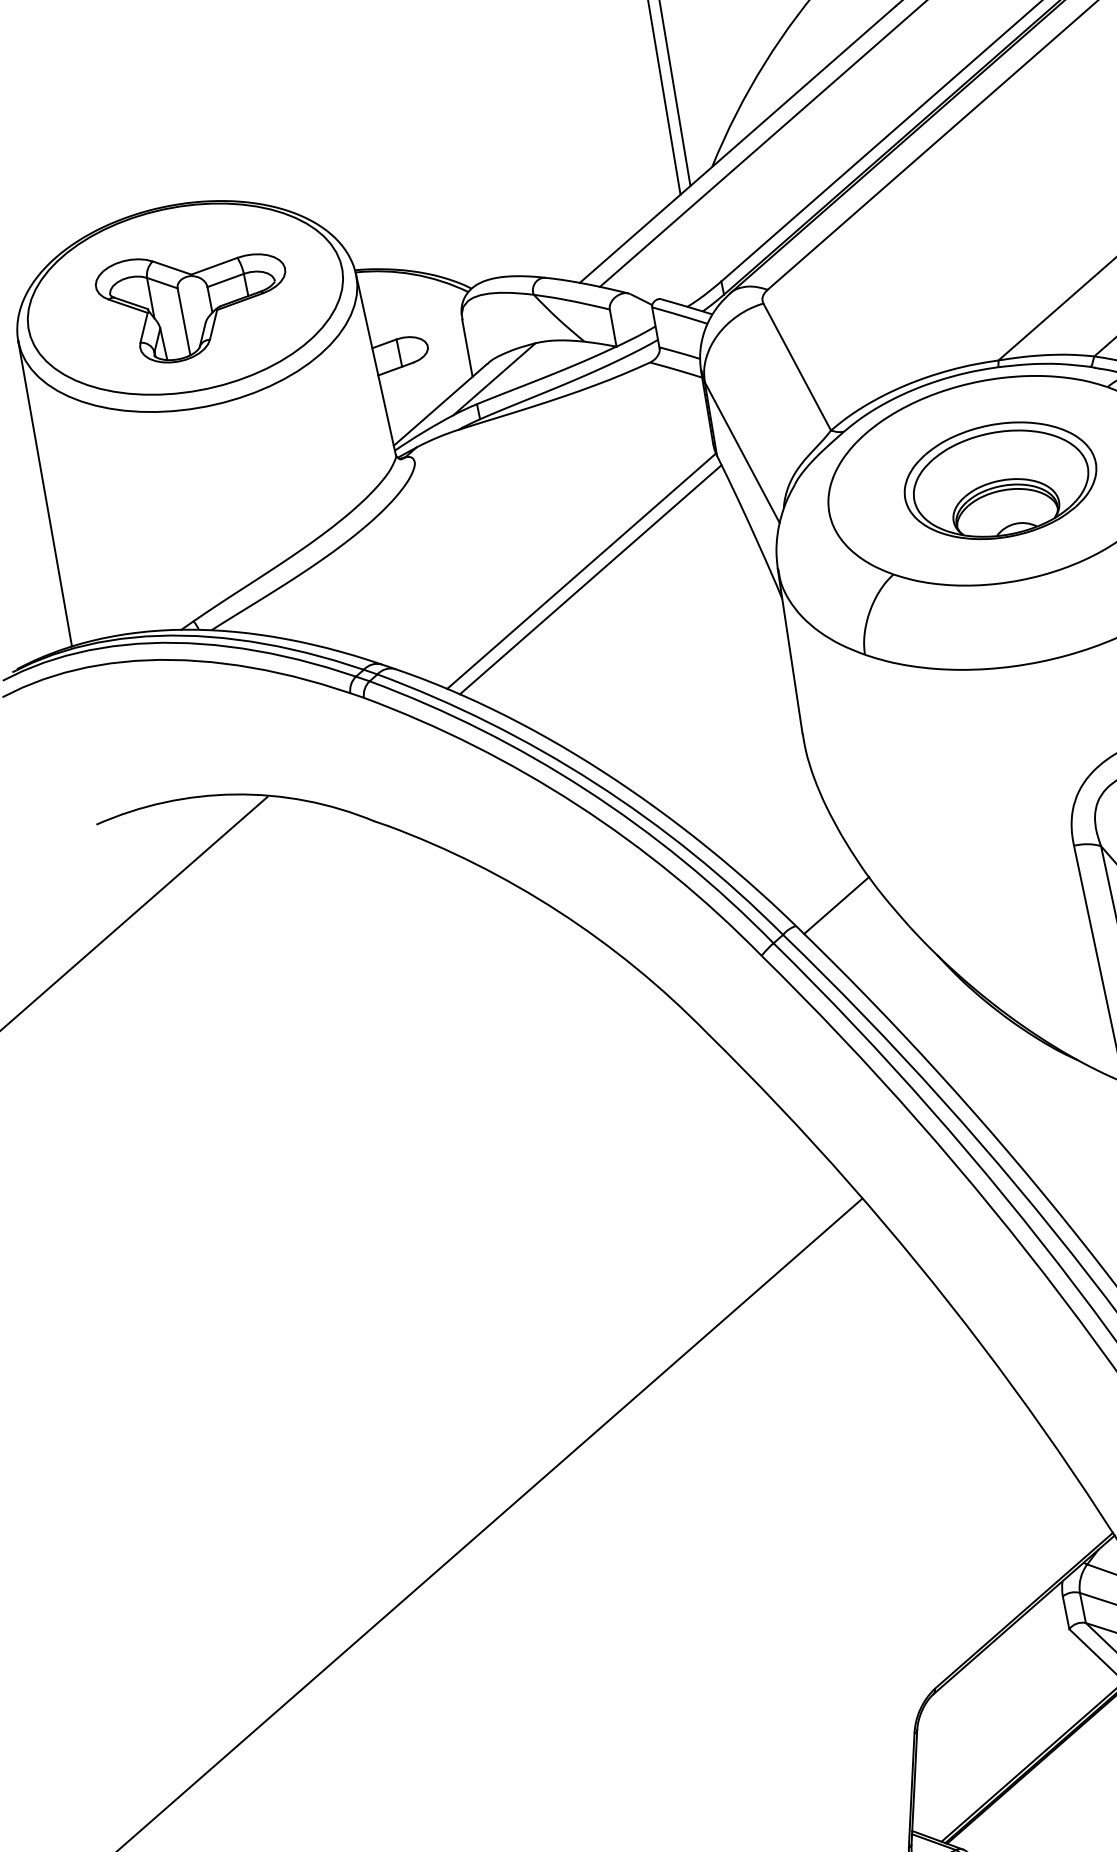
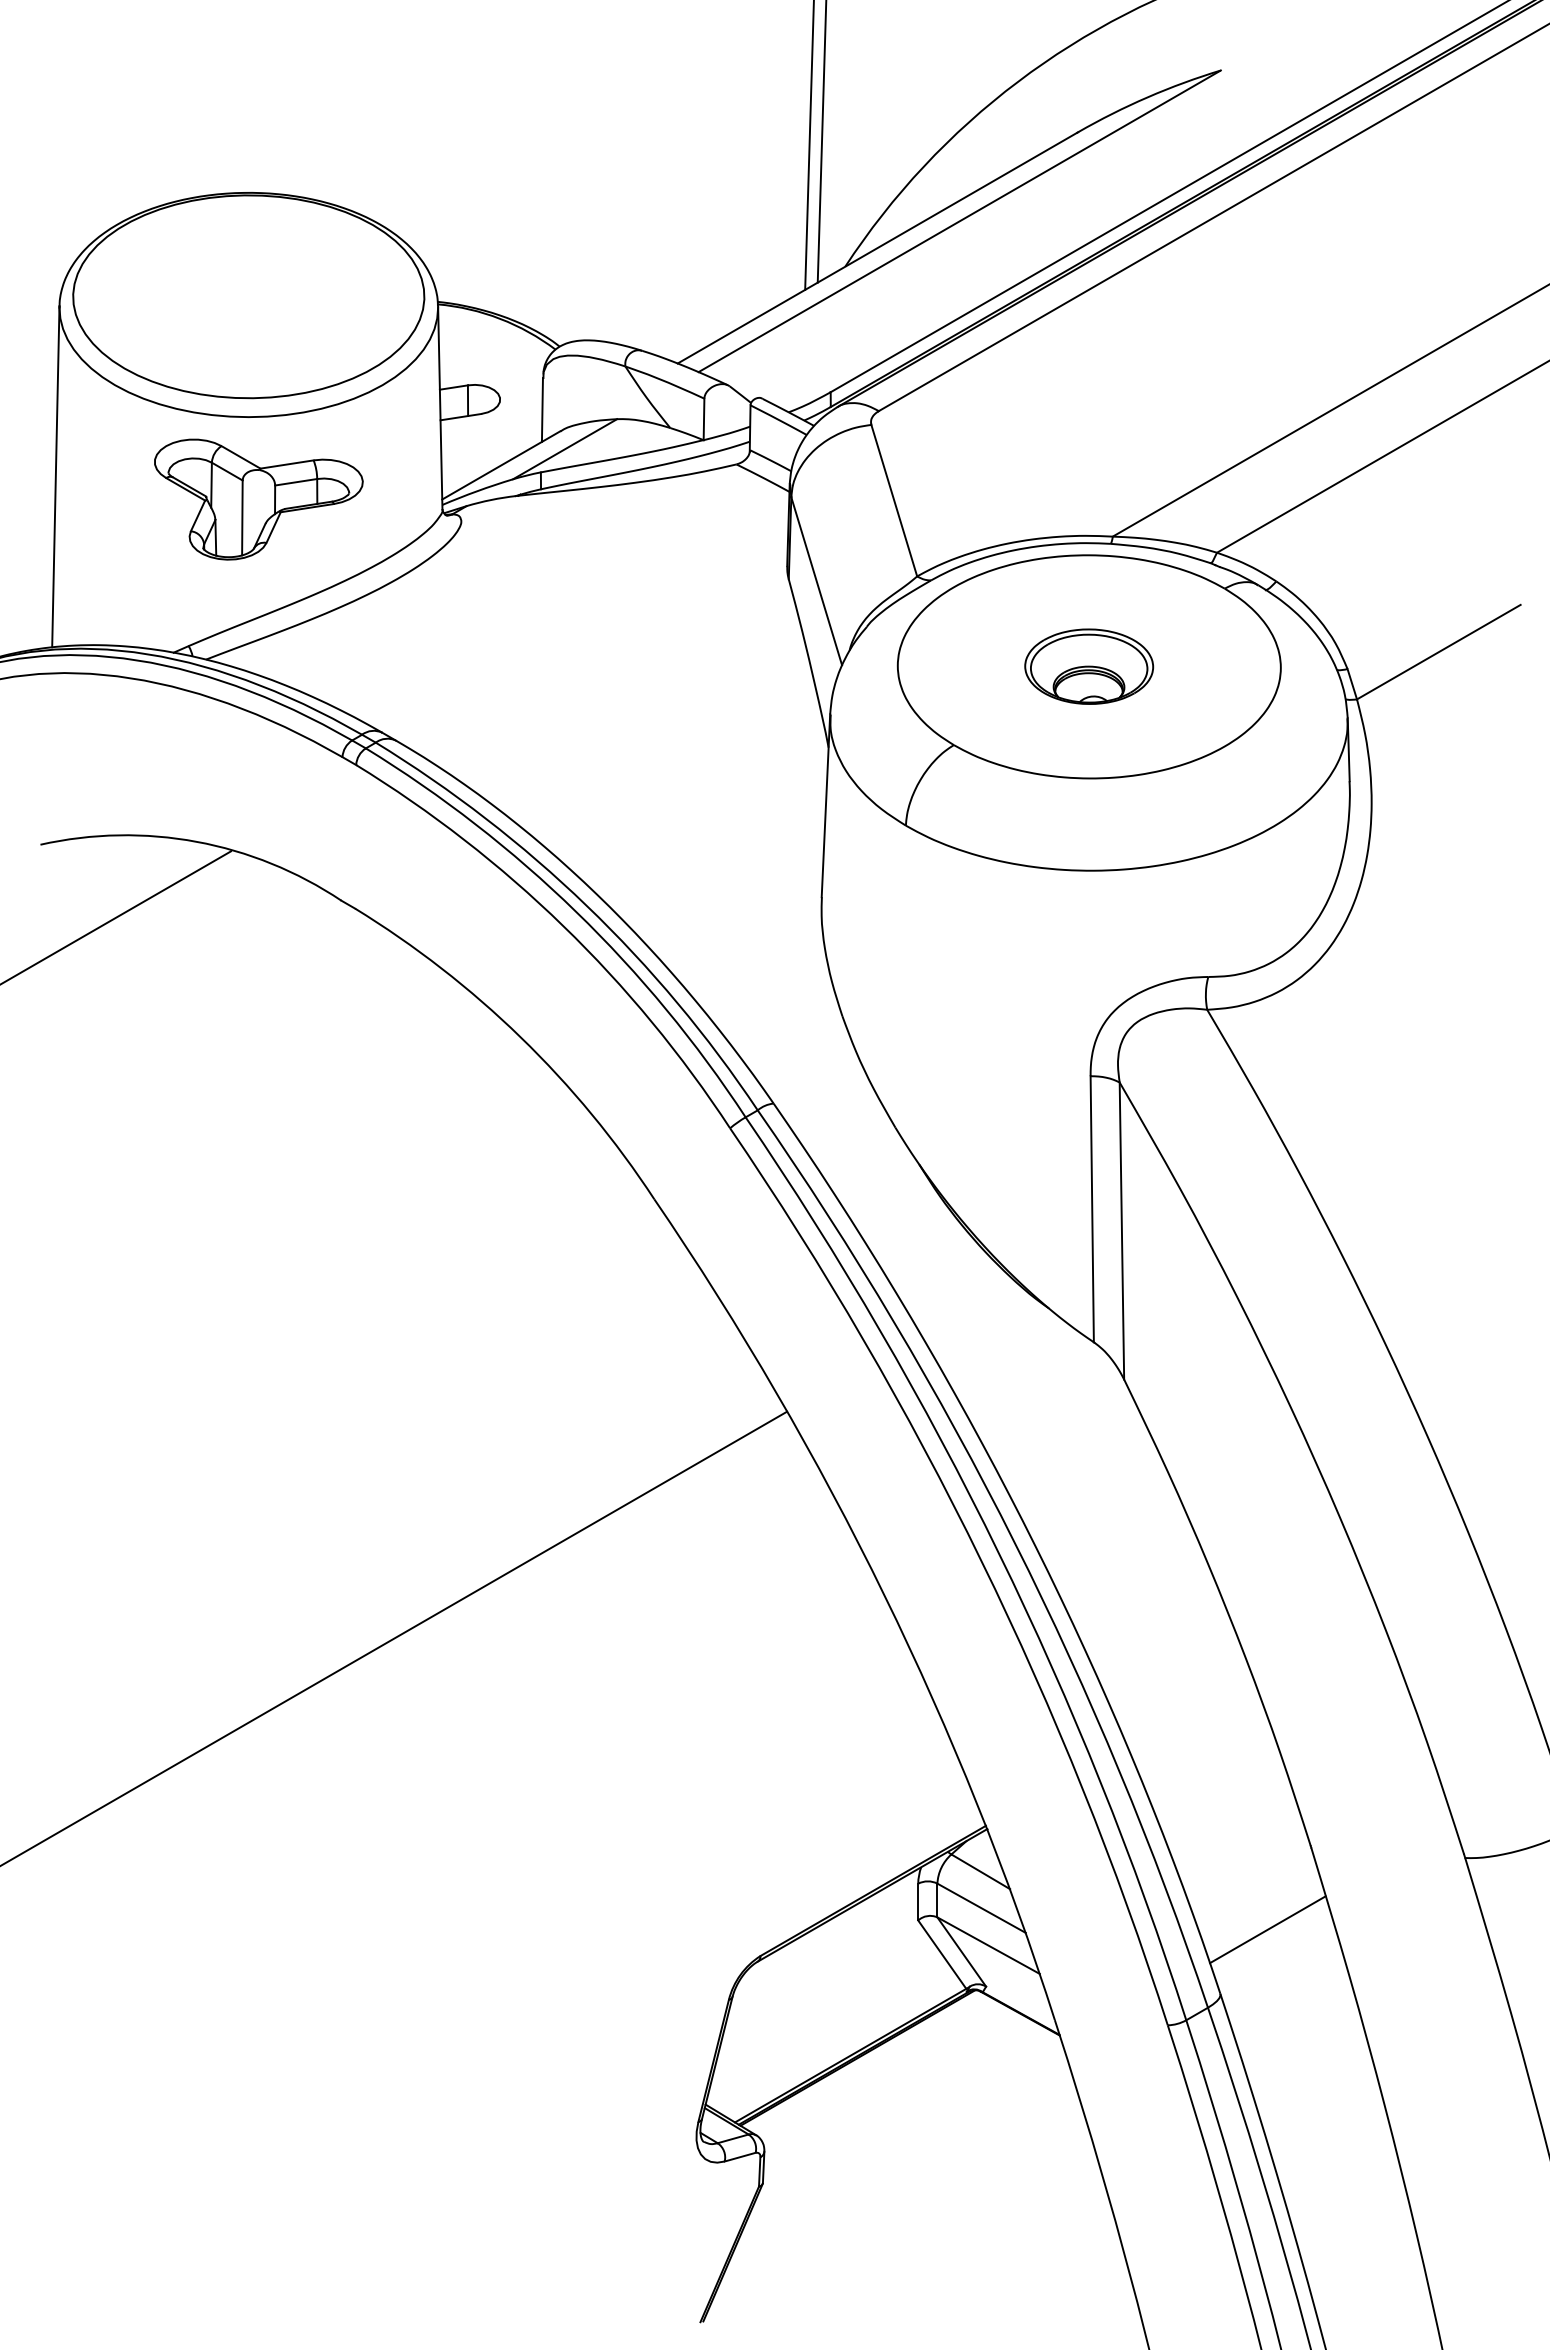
part: (195, 302) -> (258, 499), moved
part: (999, 480) -> (1088, 666), size x0.6
line: (581, 570) -> (617, 674), removed
line: (590, 579) -> (625, 685), removed
line: (836, 905) -> (821, 1089), removed

